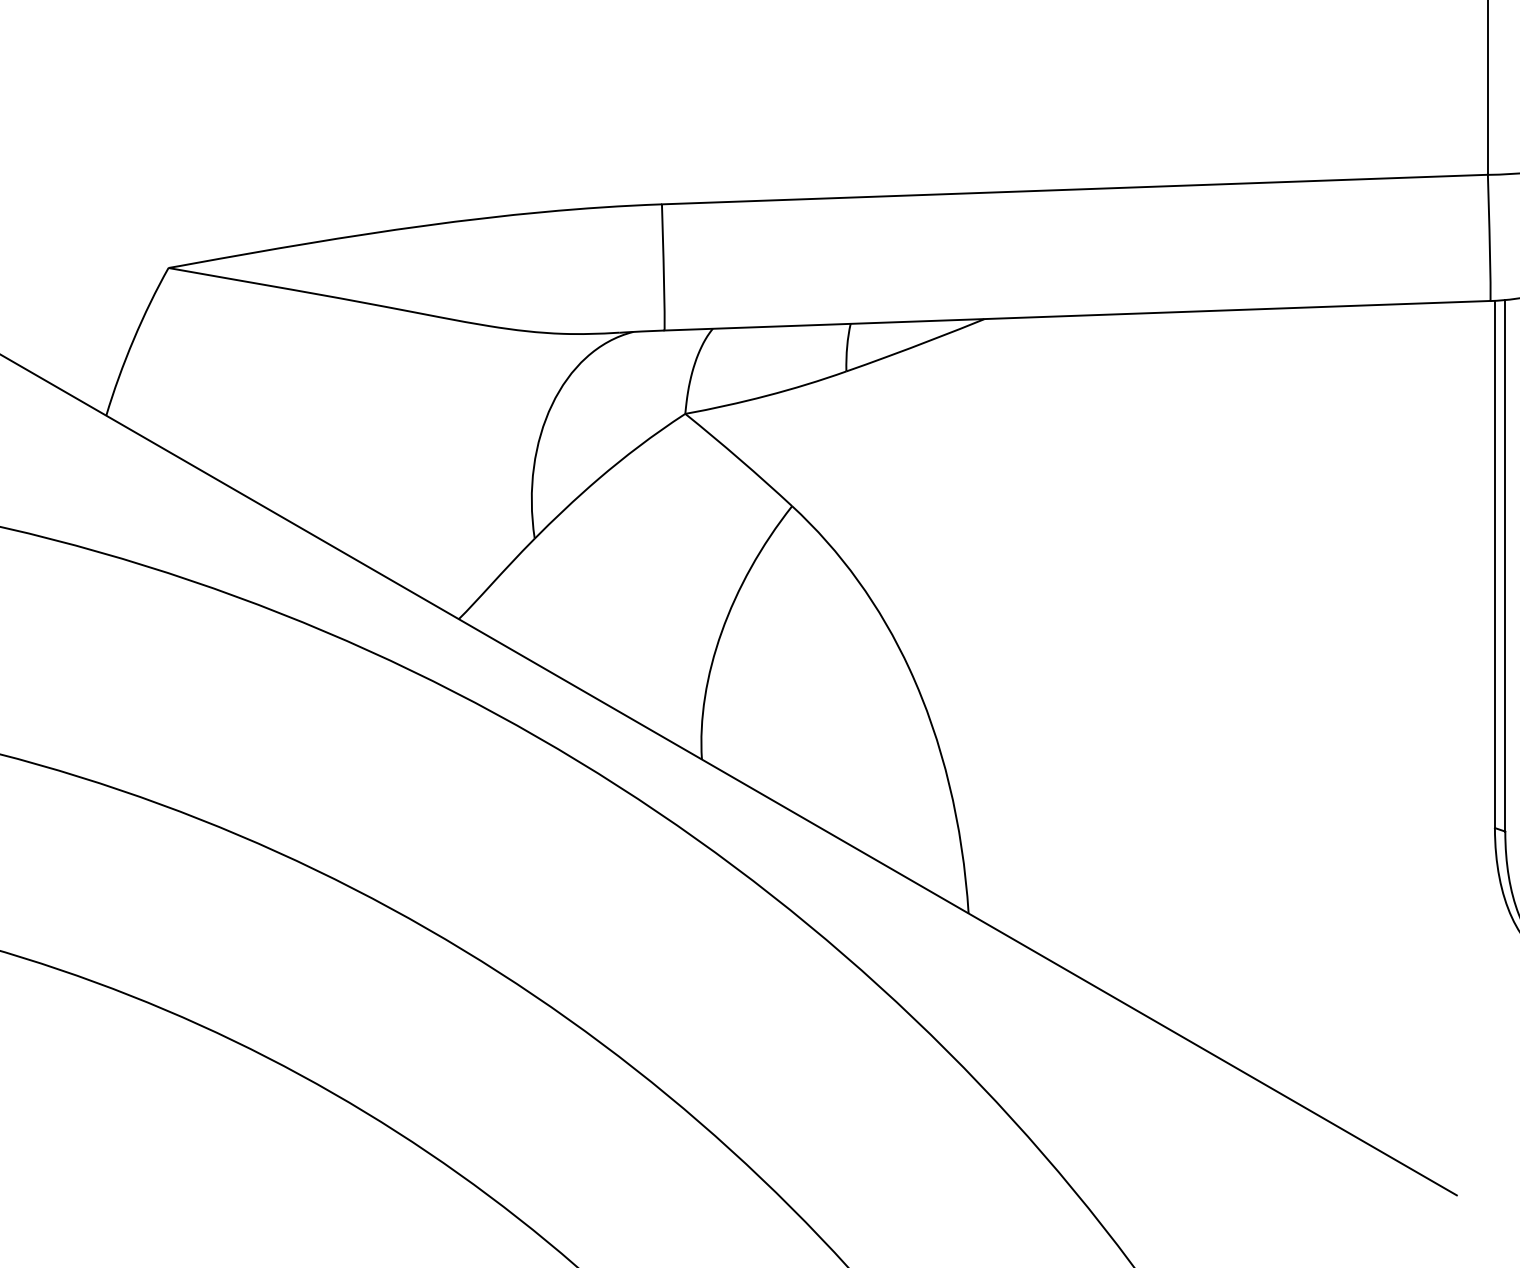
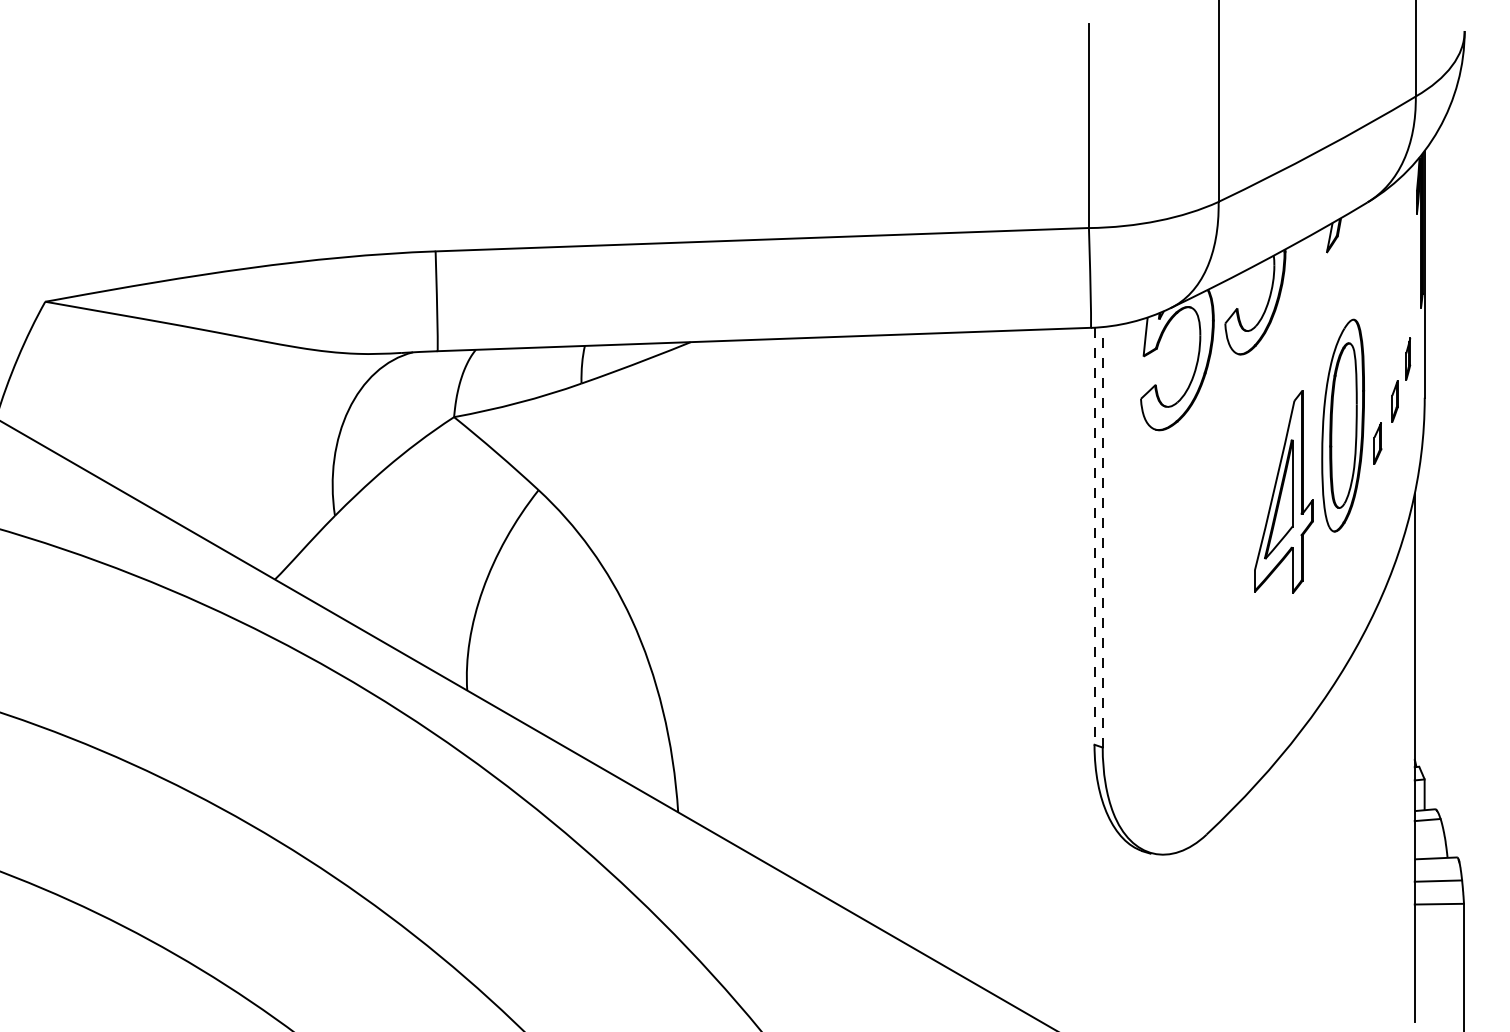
line: (1494, 564) -> (1094, 536), solid -> dashed
line: (1505, 564) -> (1102, 536), solid -> dashed

